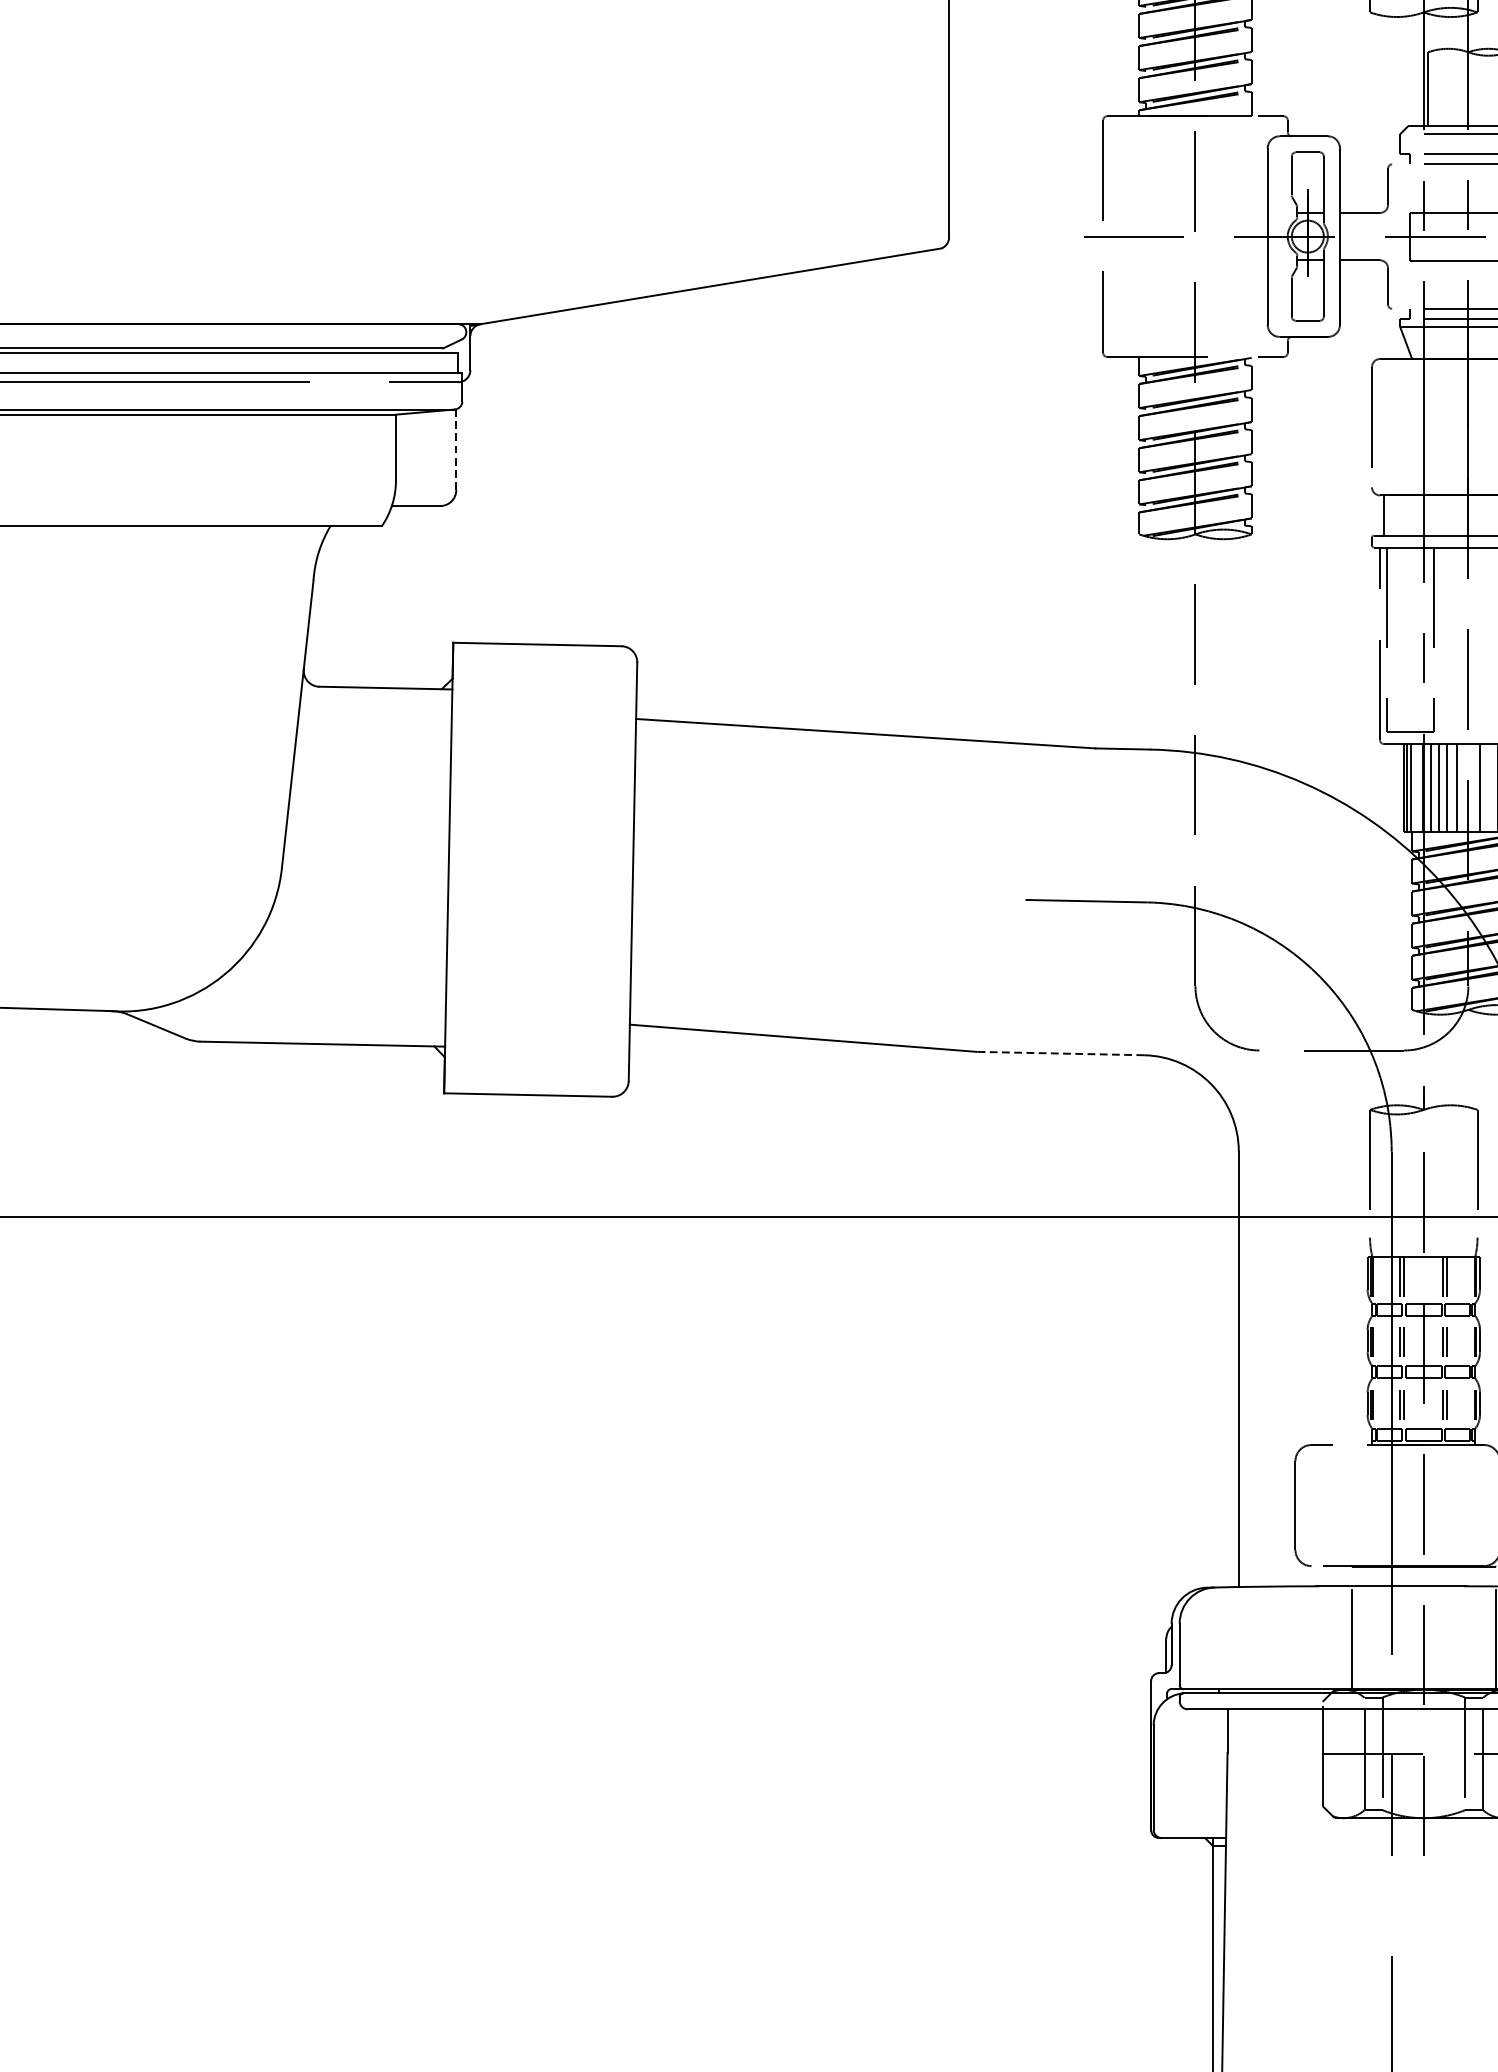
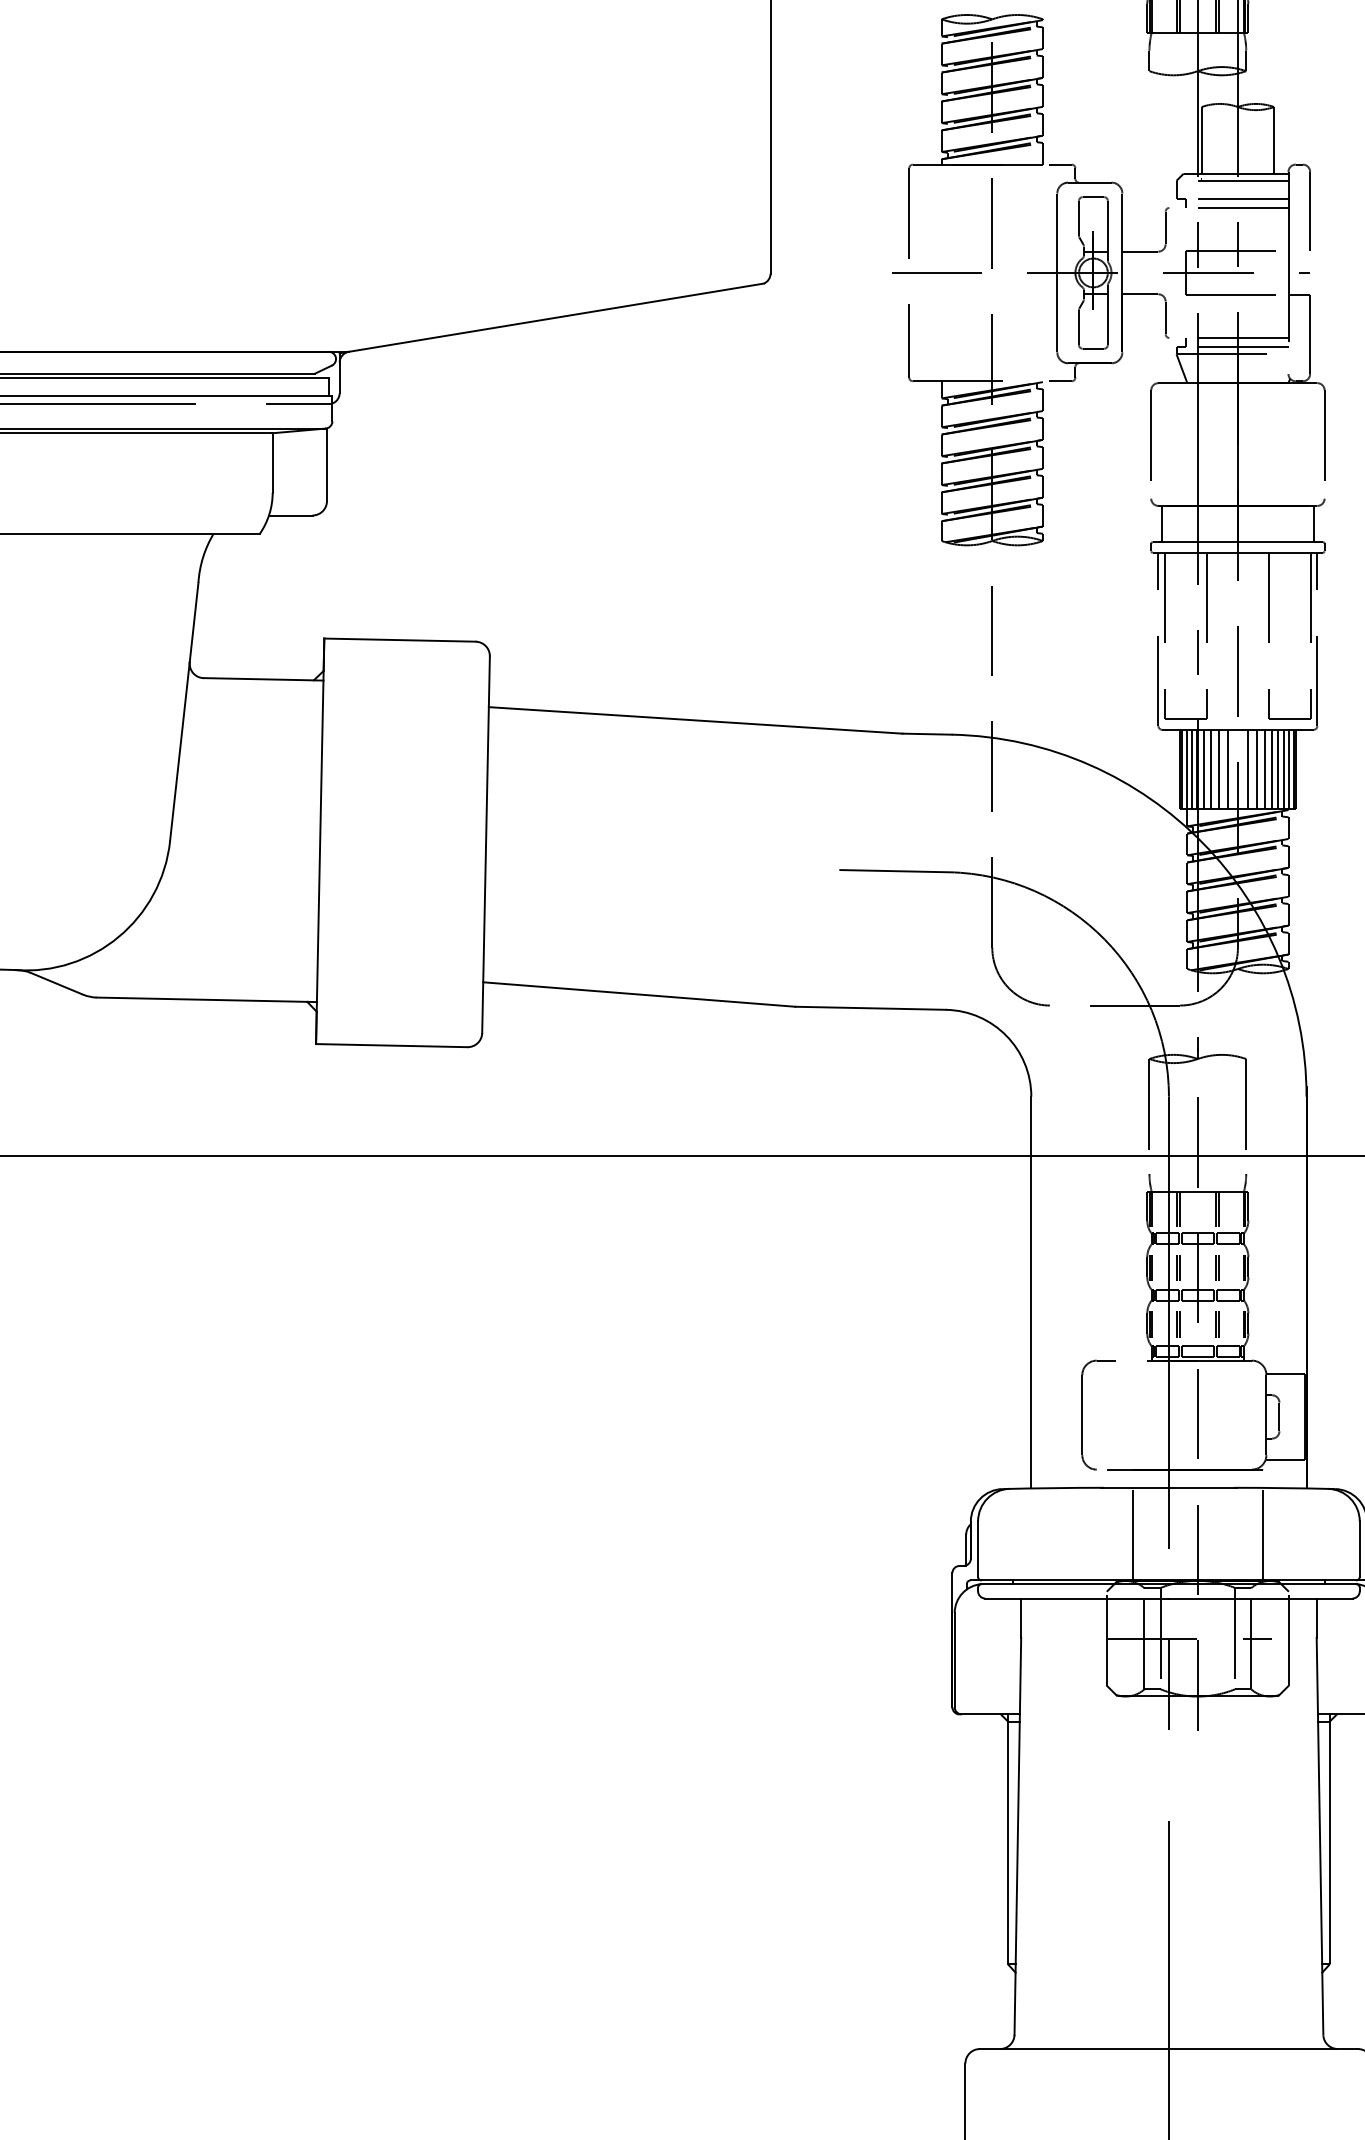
line: (456, 449) -> (327, 464), dashed -> solid
line: (1416, 788) -> (1191, 769), added
line: (1488, 788) -> (1256, 769), added
line: (1060, 1053) -> (870, 1008), dashed -> solid

